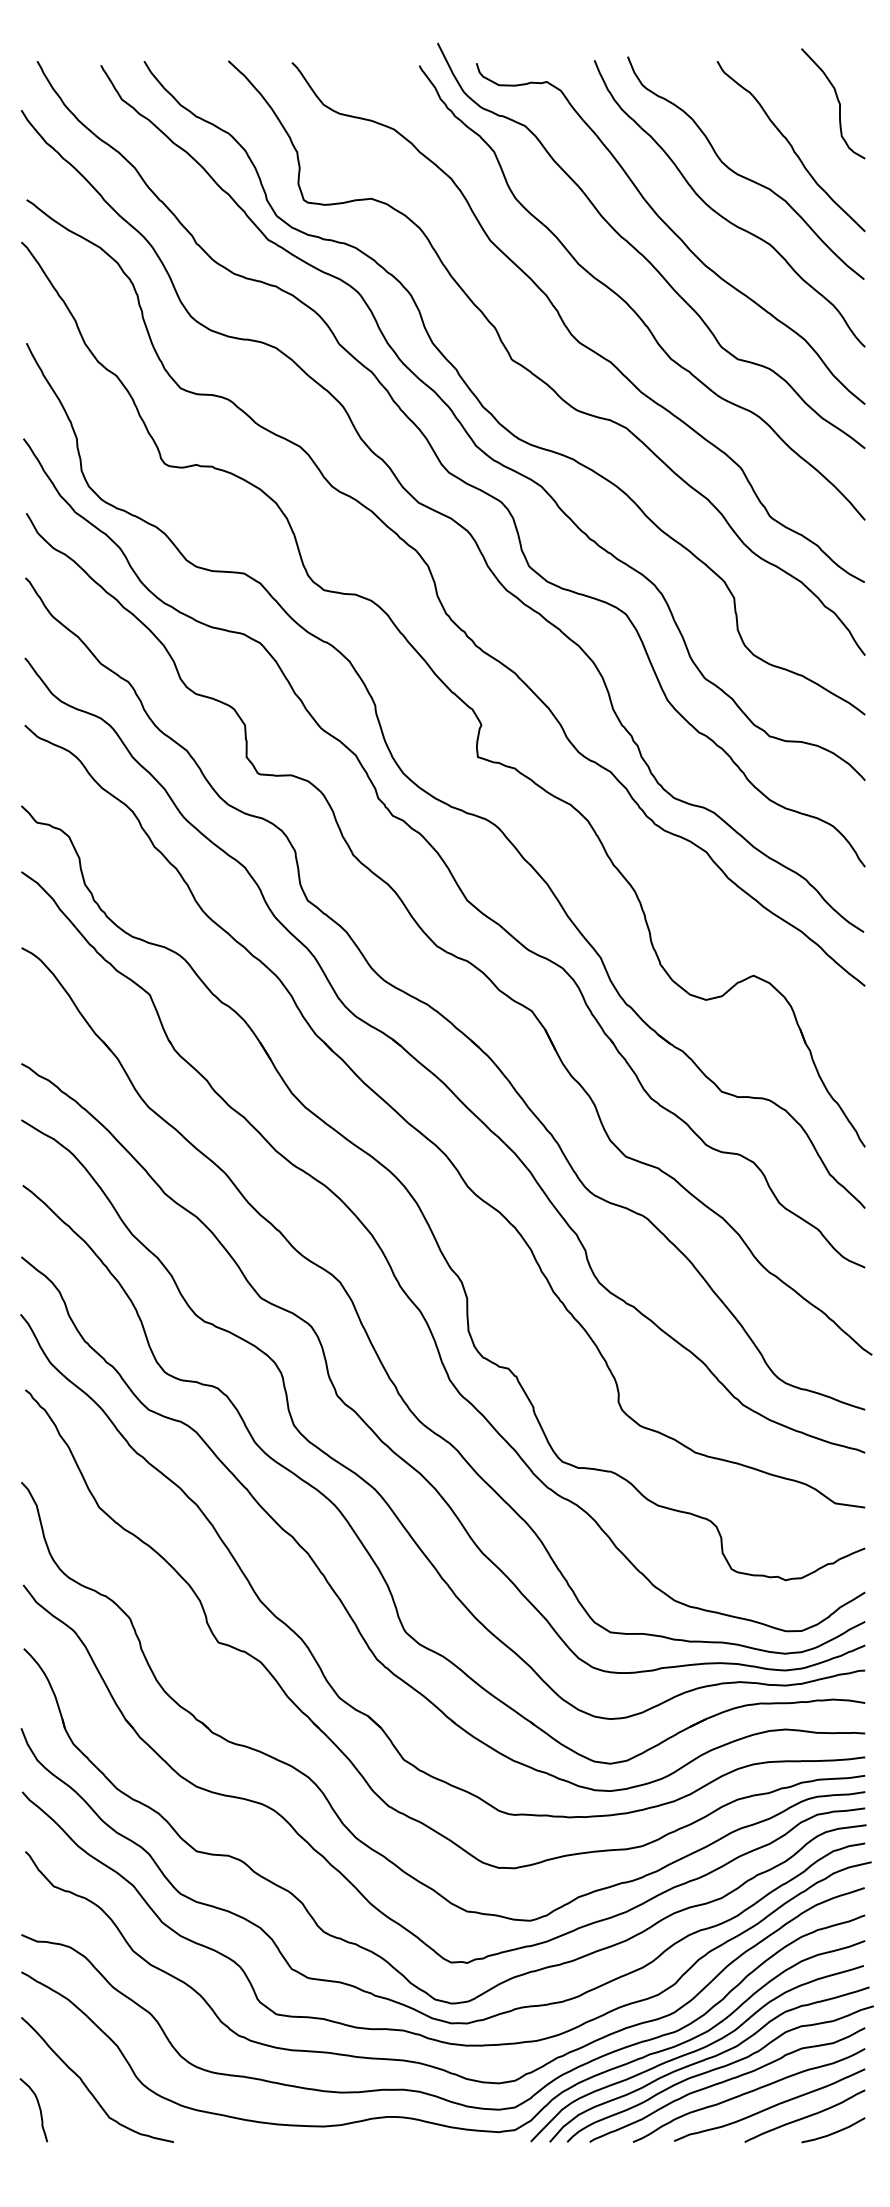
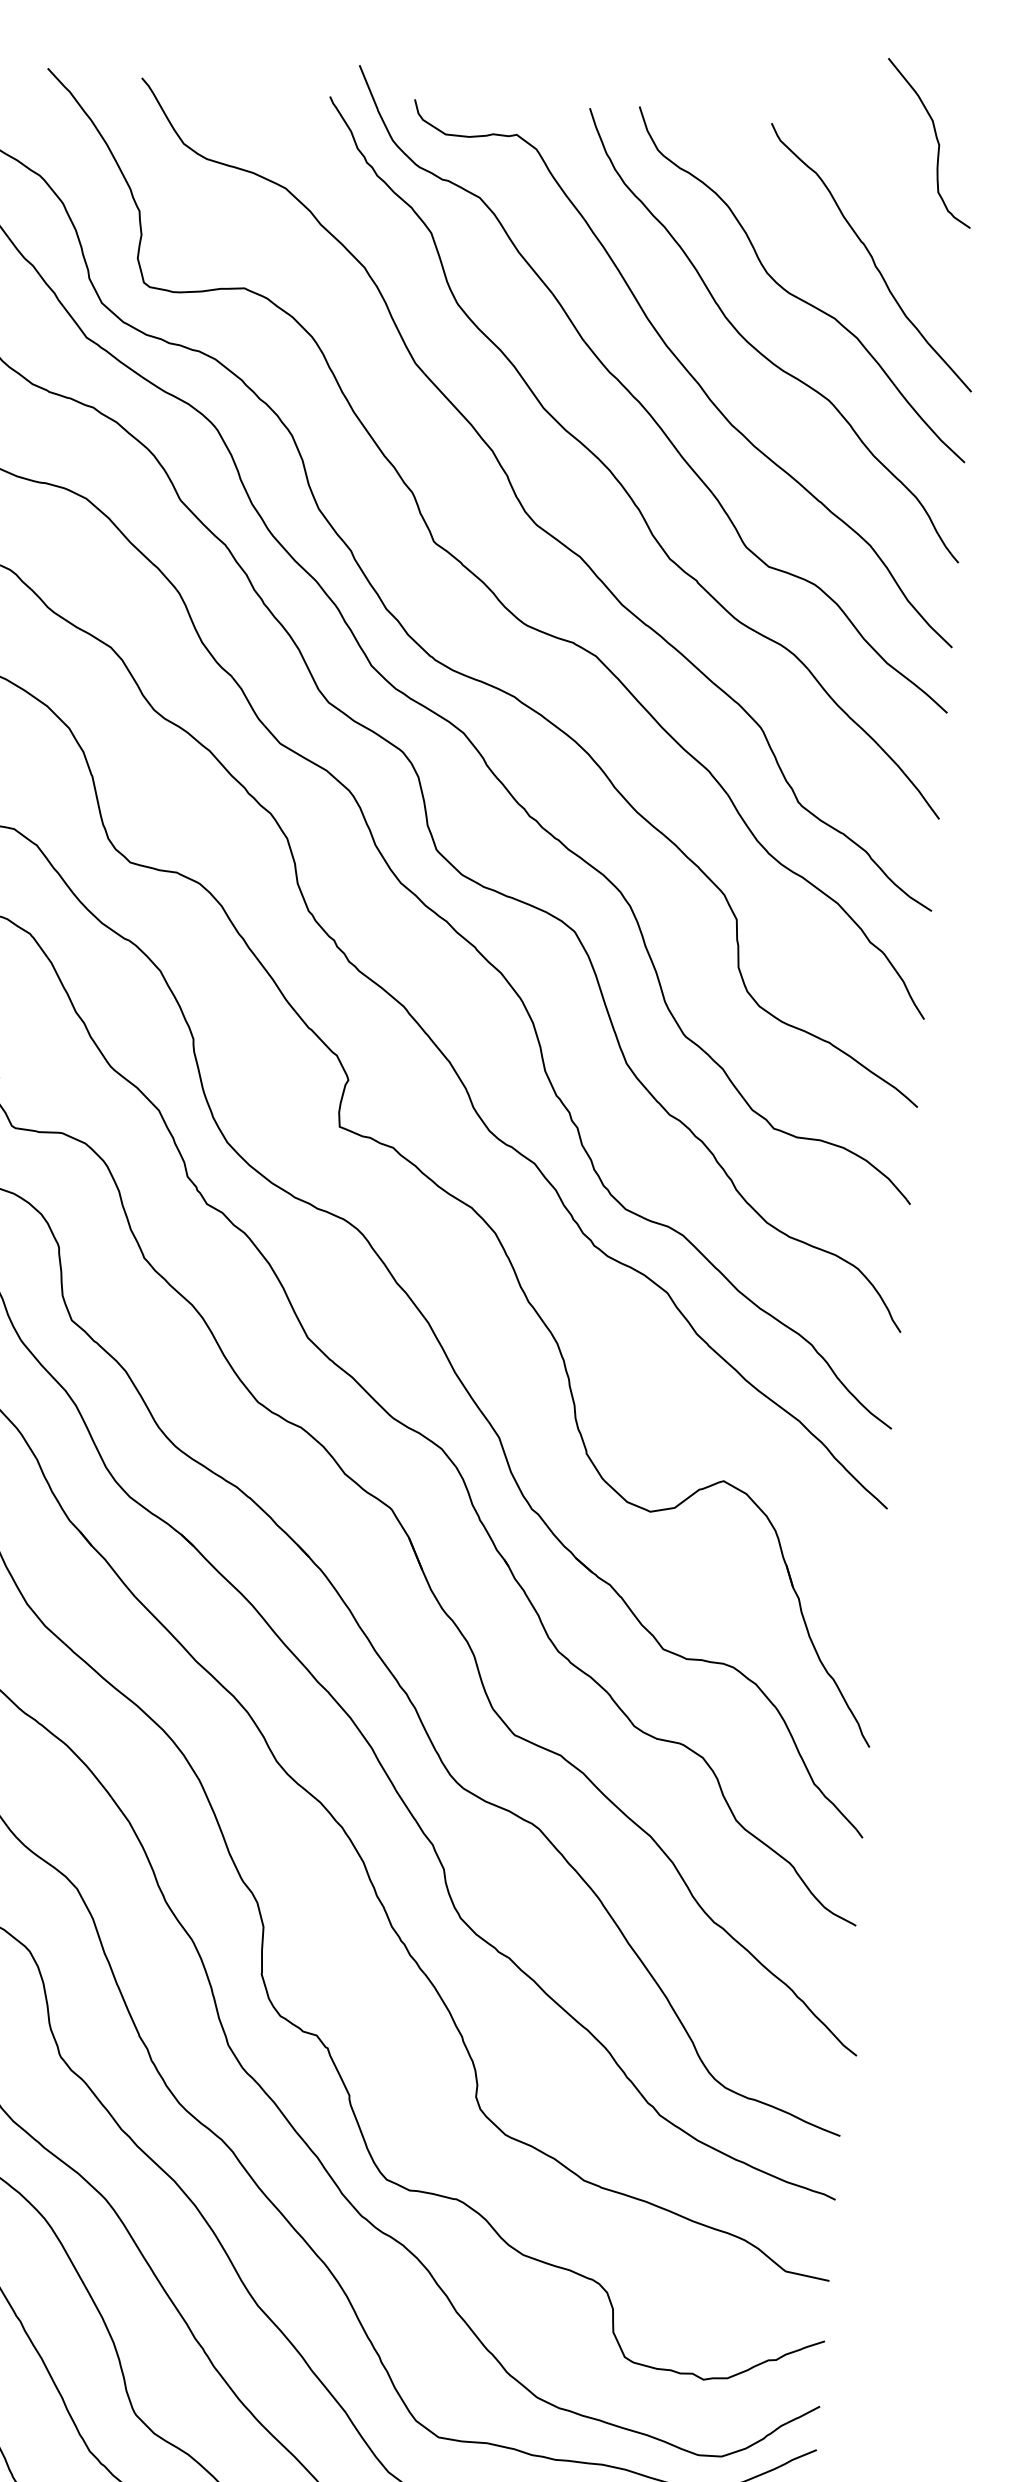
curve: (837, 101) -> (935, 140), moved

